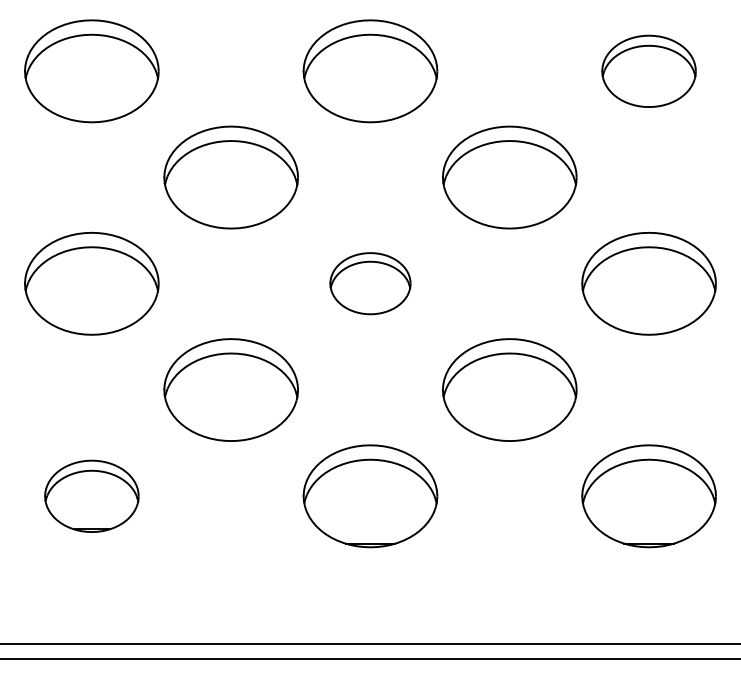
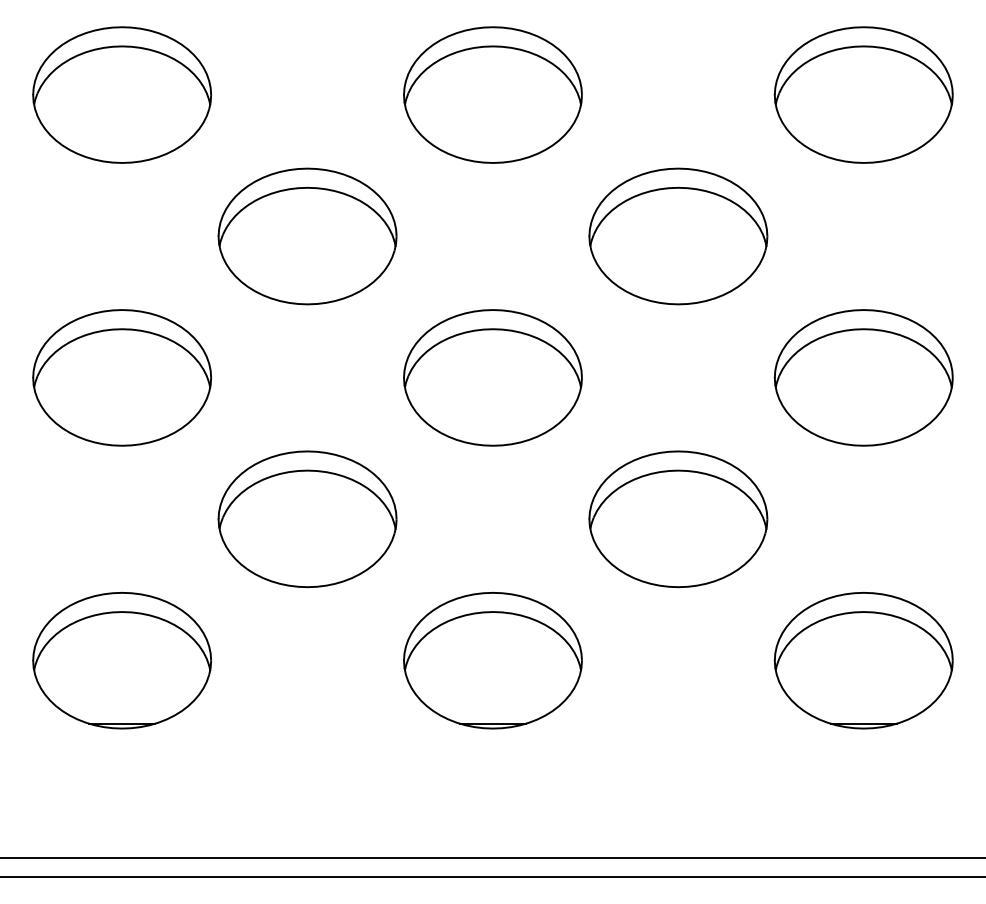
part: (648, 71) -> (862, 95), size x1.43
part: (370, 283) -> (493, 377), size x1.67
part: (91, 496) -> (121, 660), size x1.43

